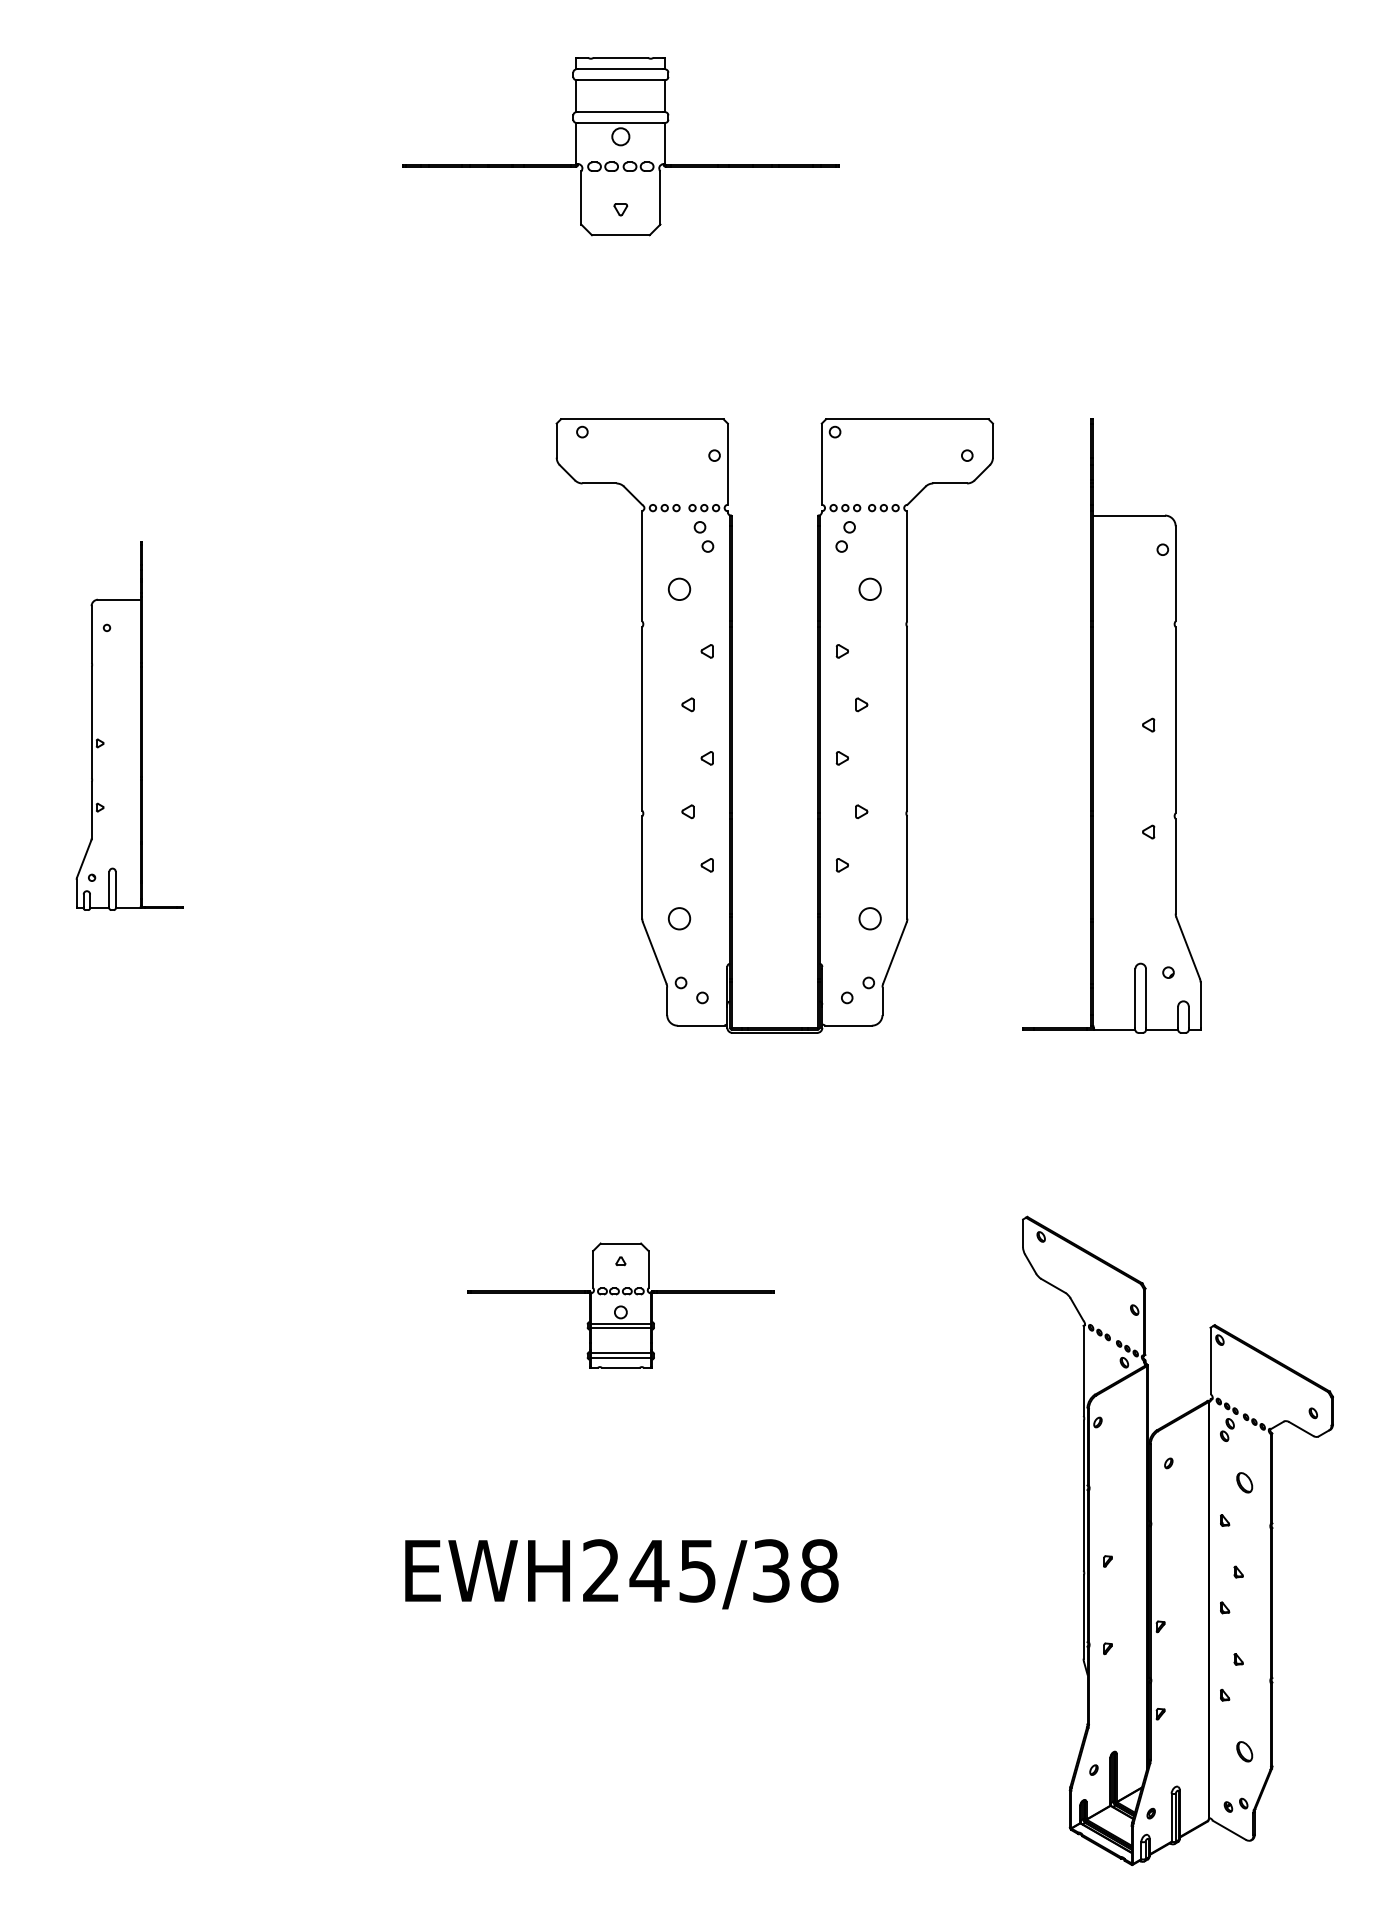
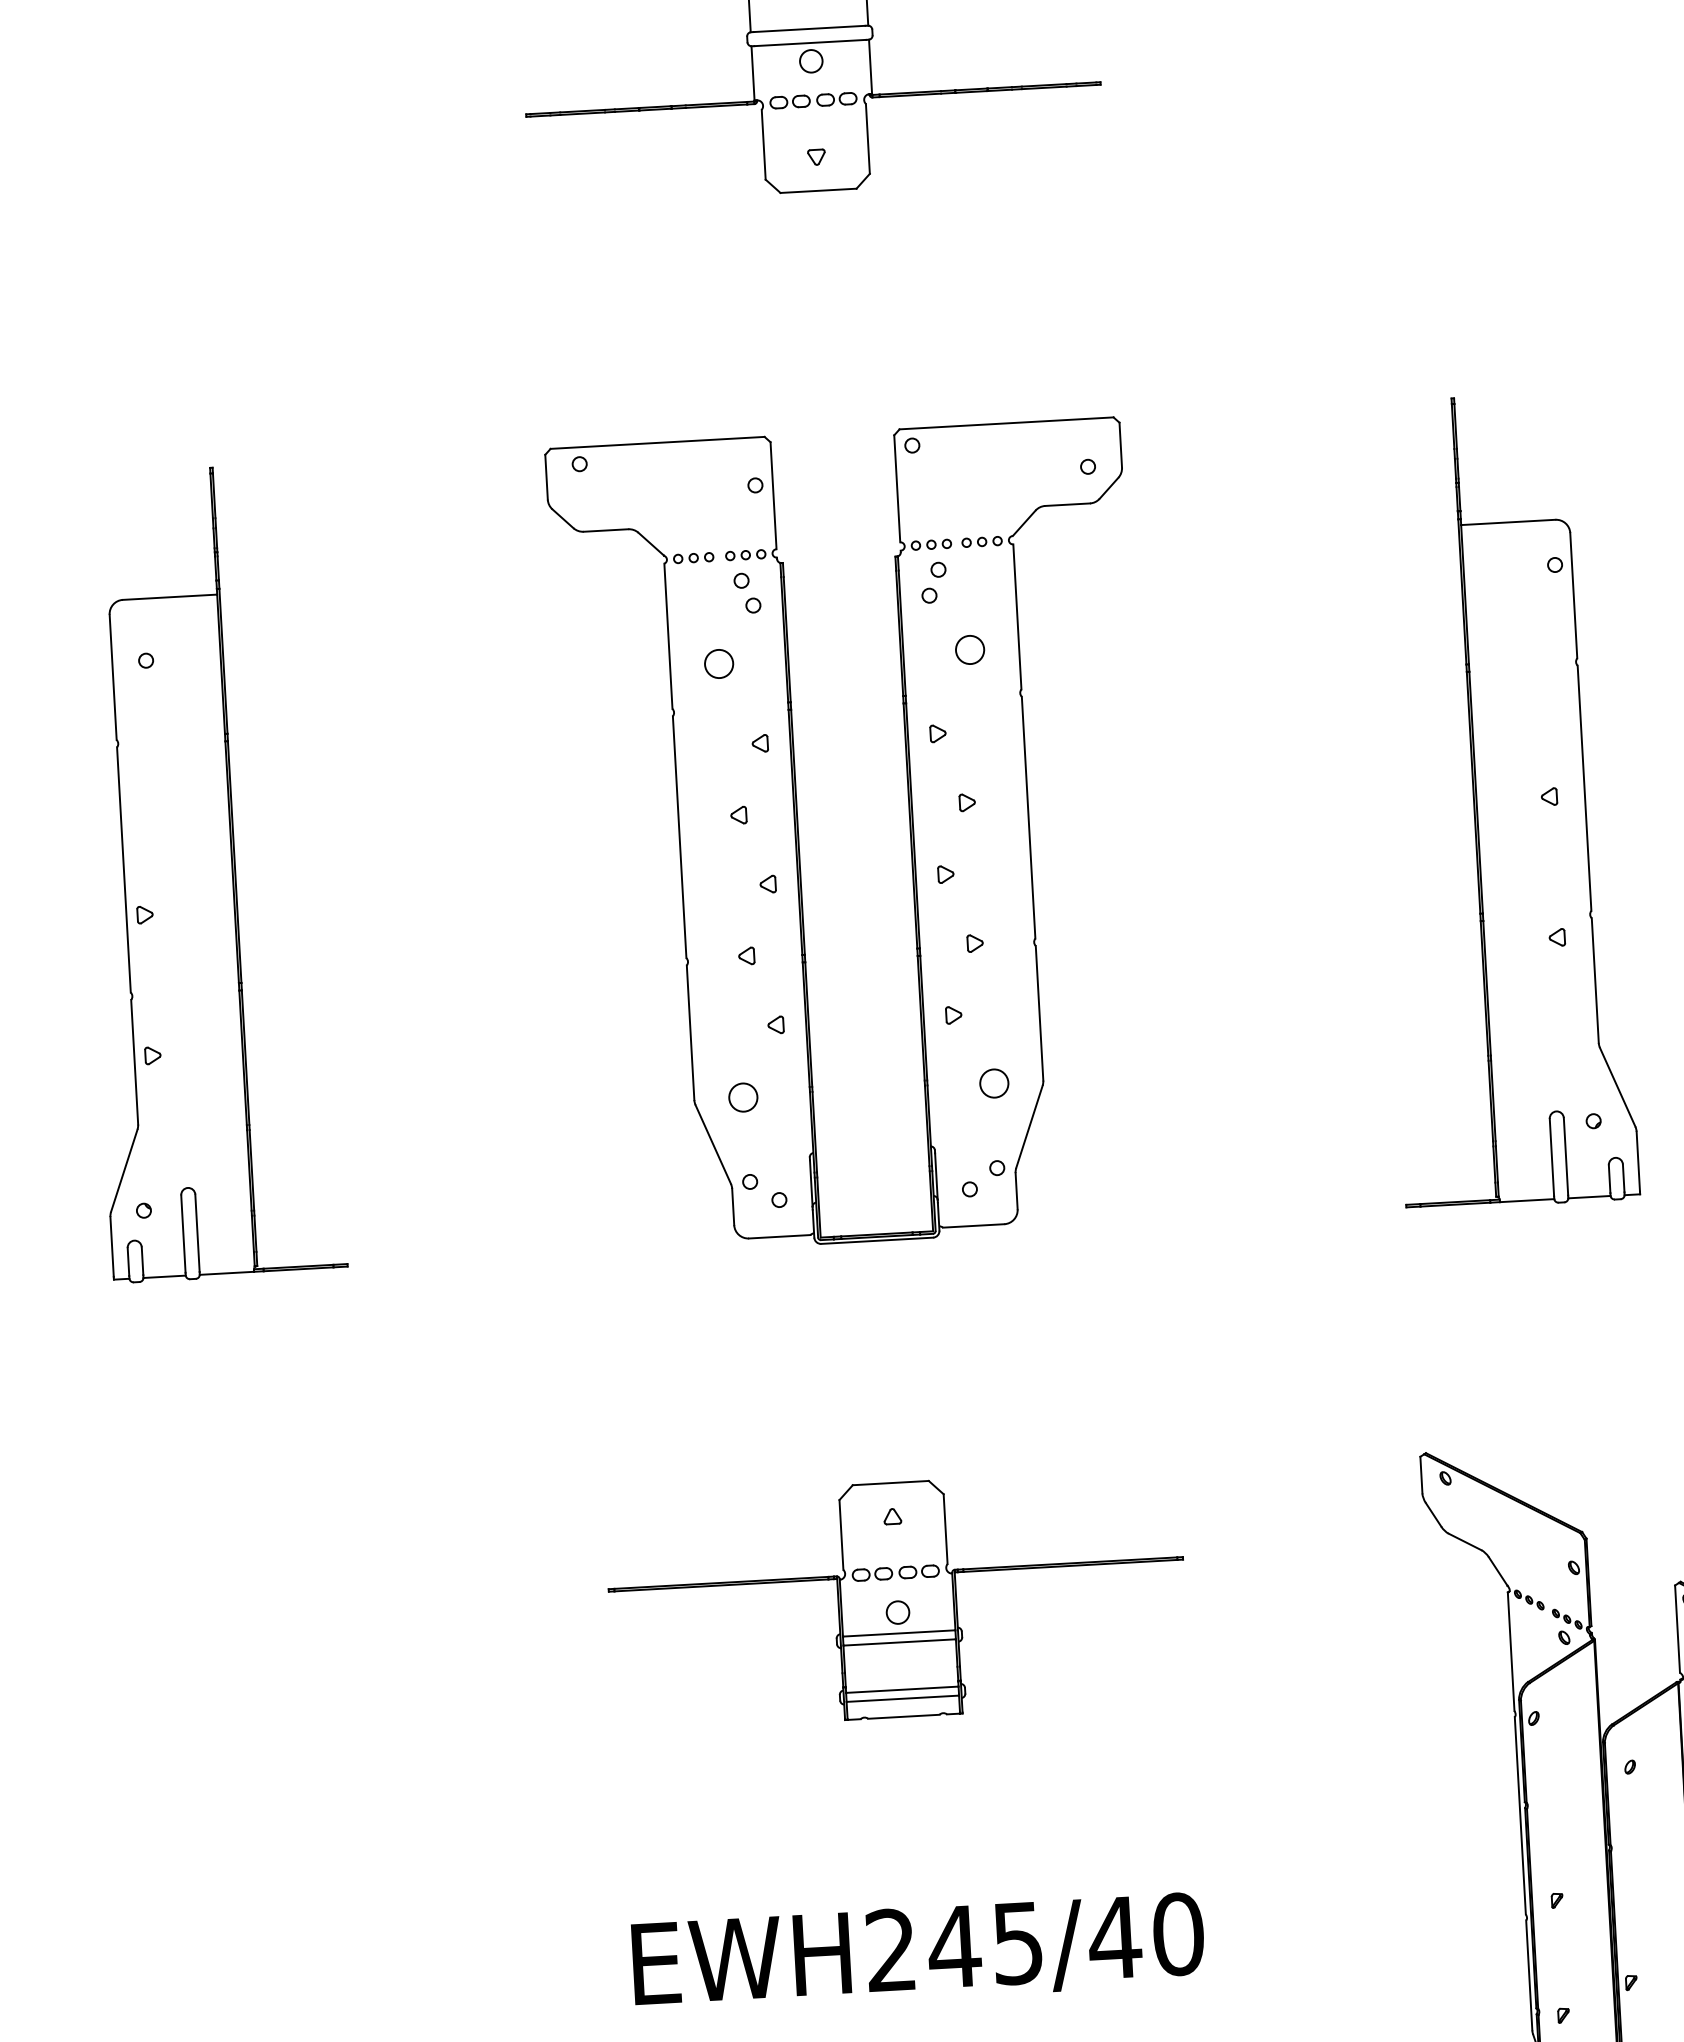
part: (129, 725) -> (207, 872), size x1.67
part: (732, 725) -> (798, 839), moved
part: (620, 1305) -> (896, 1599), size x1.43
text: (794, 1570) -> (1145, 1935), EWH245/38 -> EWH245/40

